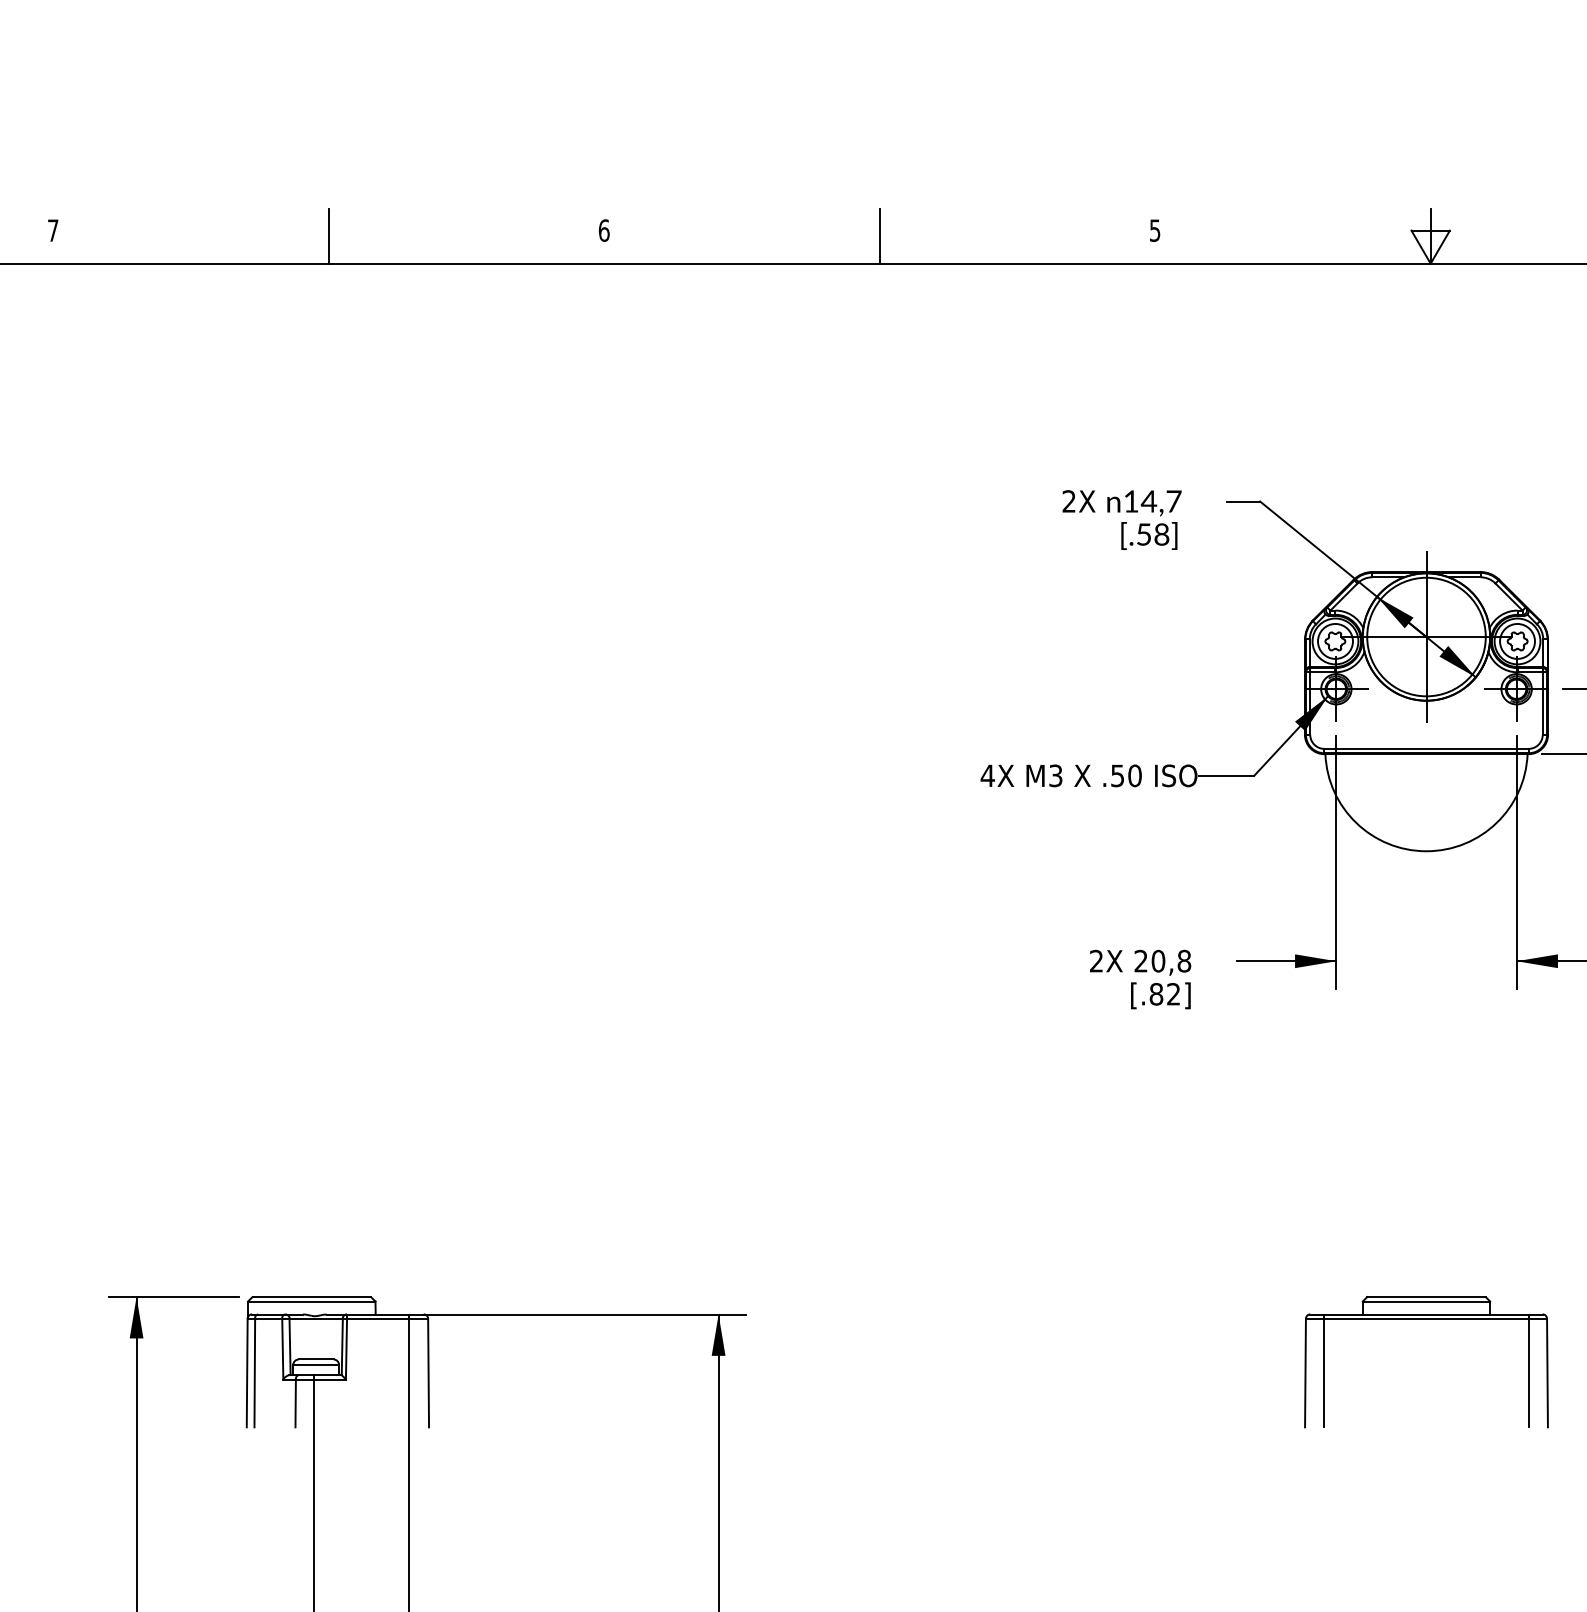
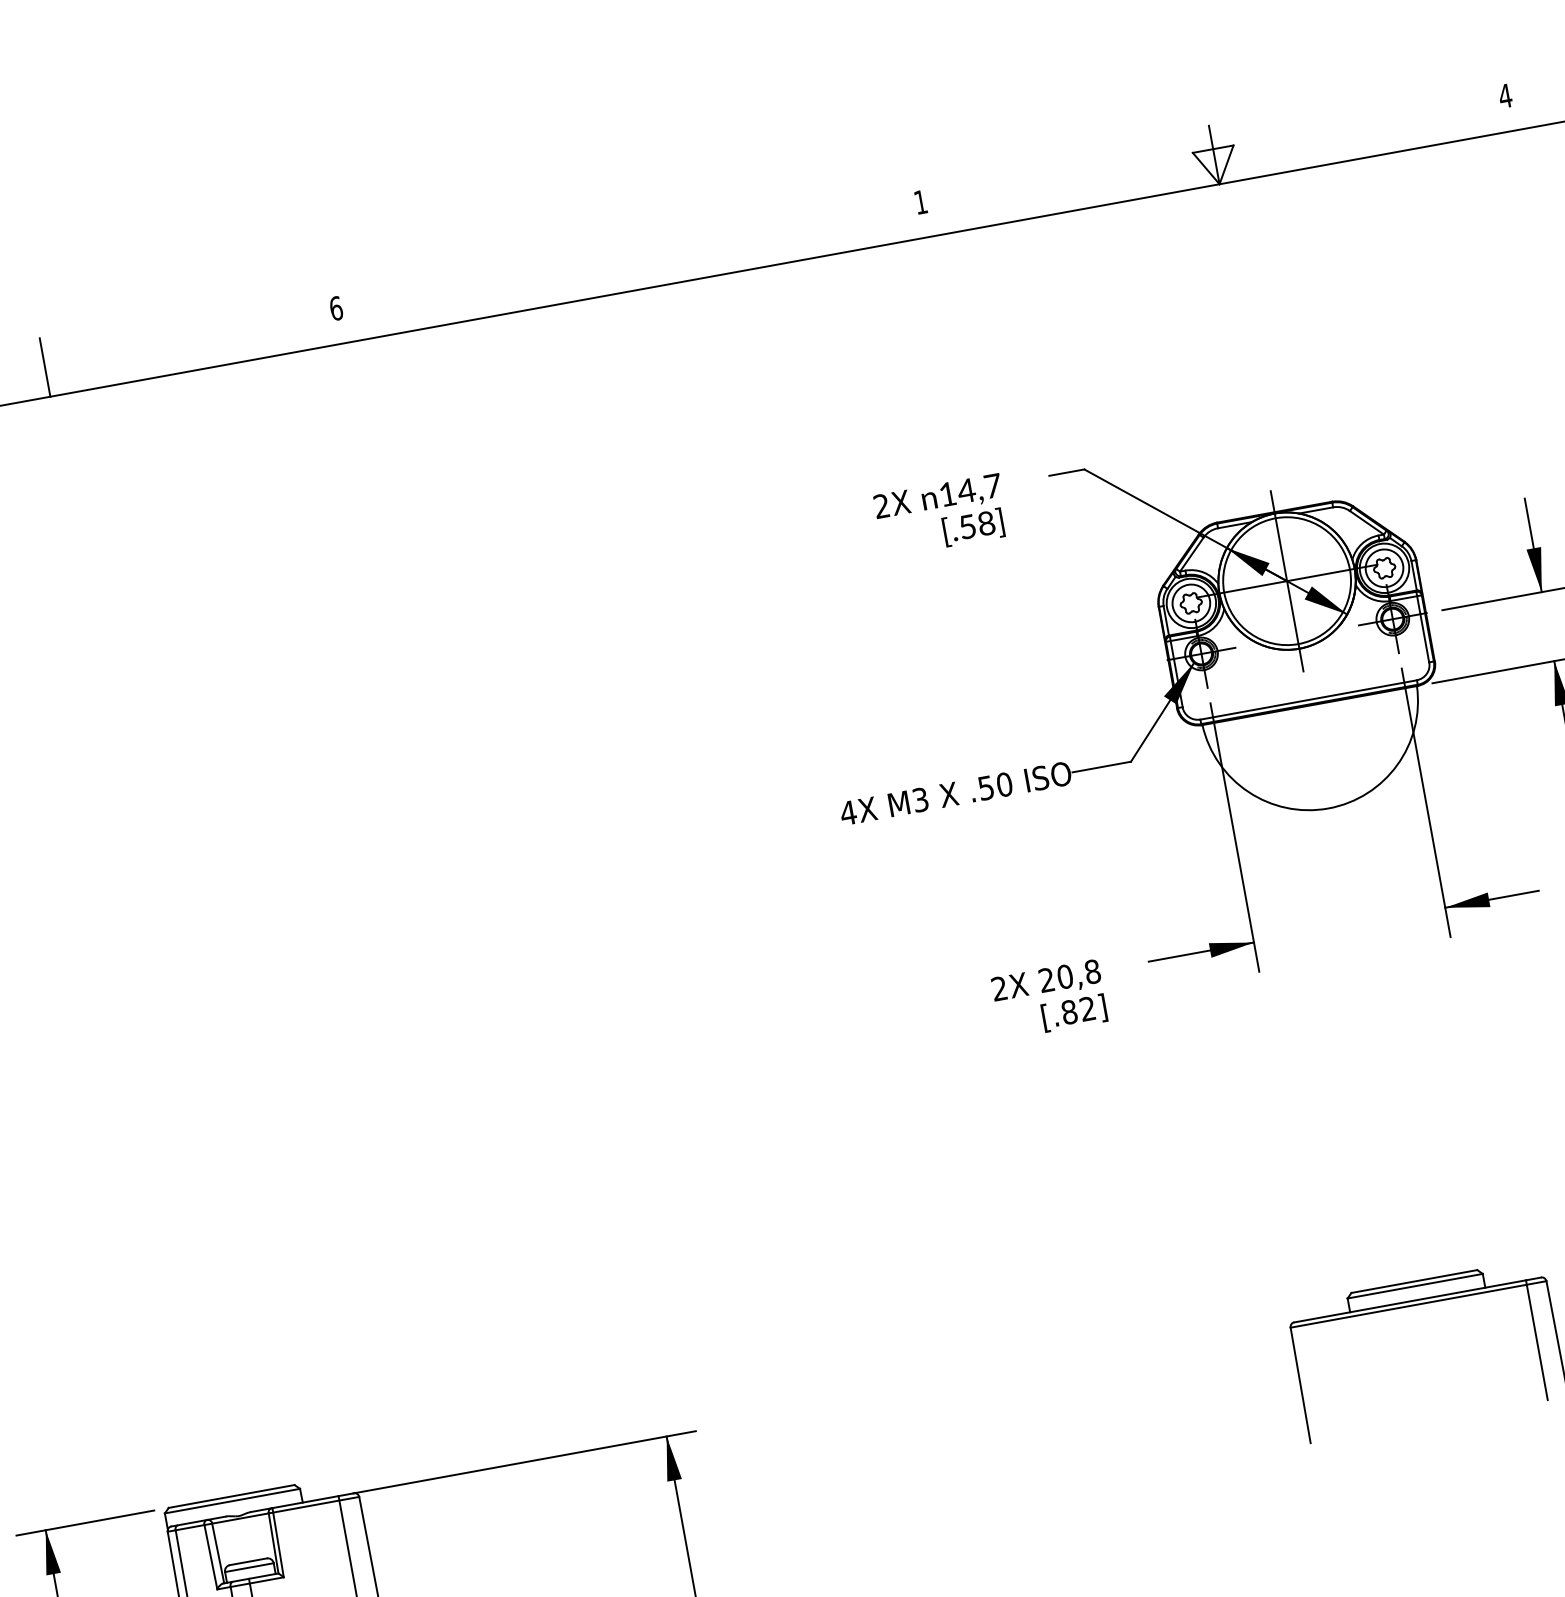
text: (1155, 230) -> (921, 202), 5 -> 1
line: (879, 235) -> (629, 260), removed
line: (1324, 1370) -> (1320, 1379), removed

